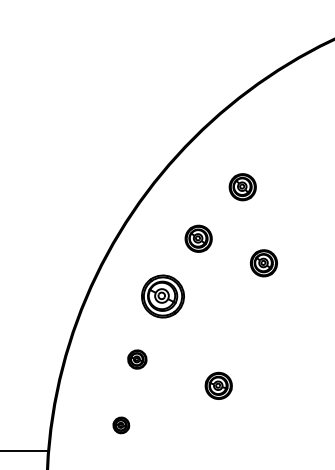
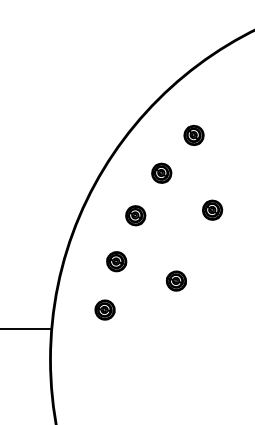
part: (263, 262) -> (212, 209), moved
part: (162, 296) -> (135, 215), size x0.62
part: (136, 359) -> (116, 261), size x1.43
part: (120, 424) -> (104, 309), size x1.67

